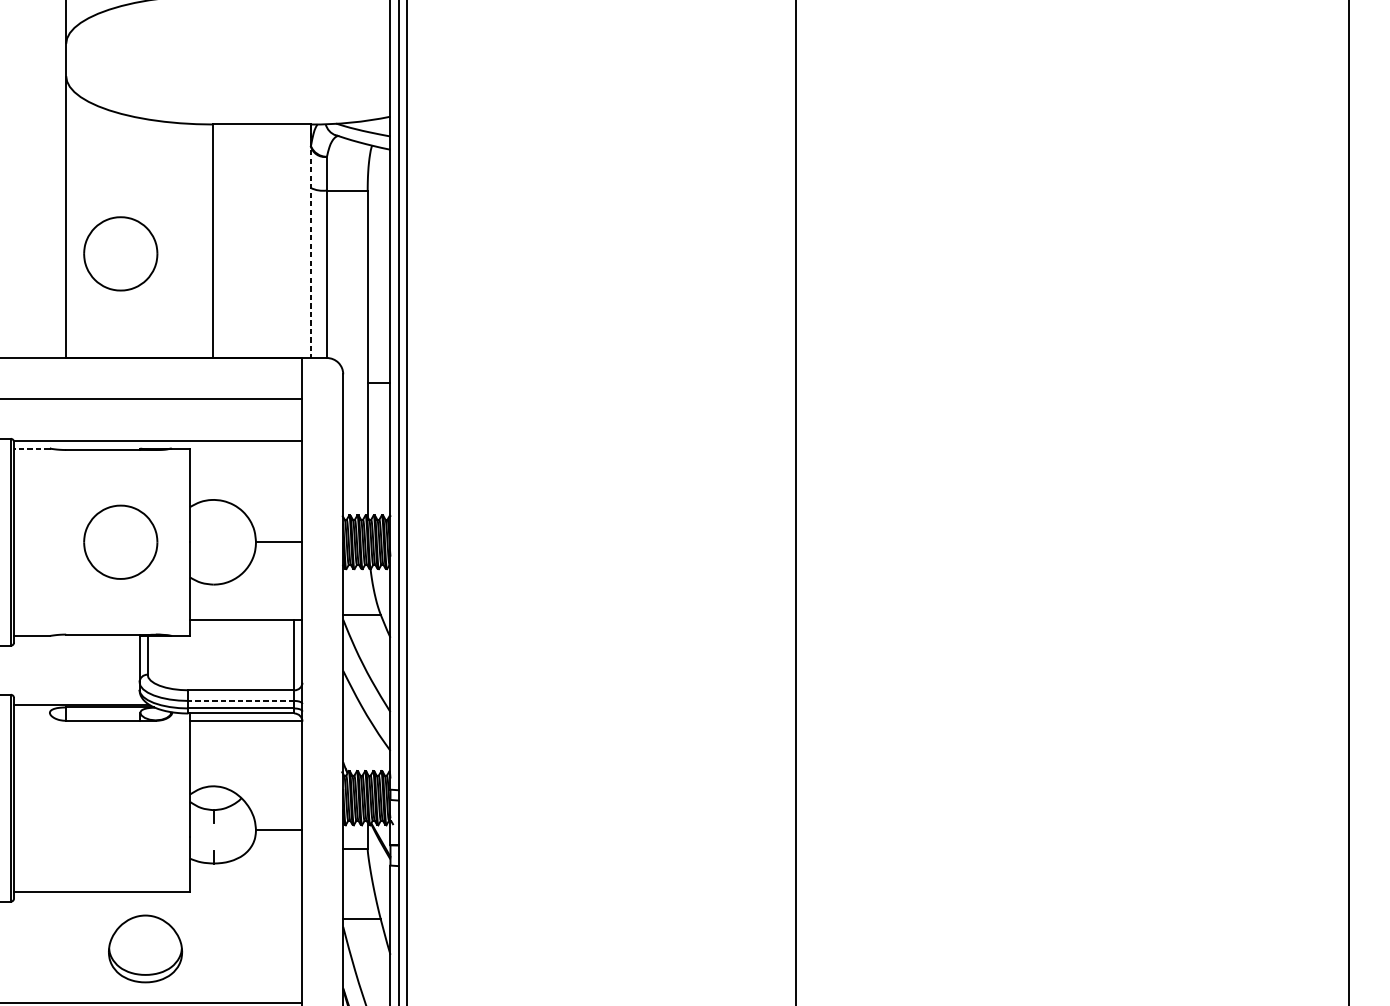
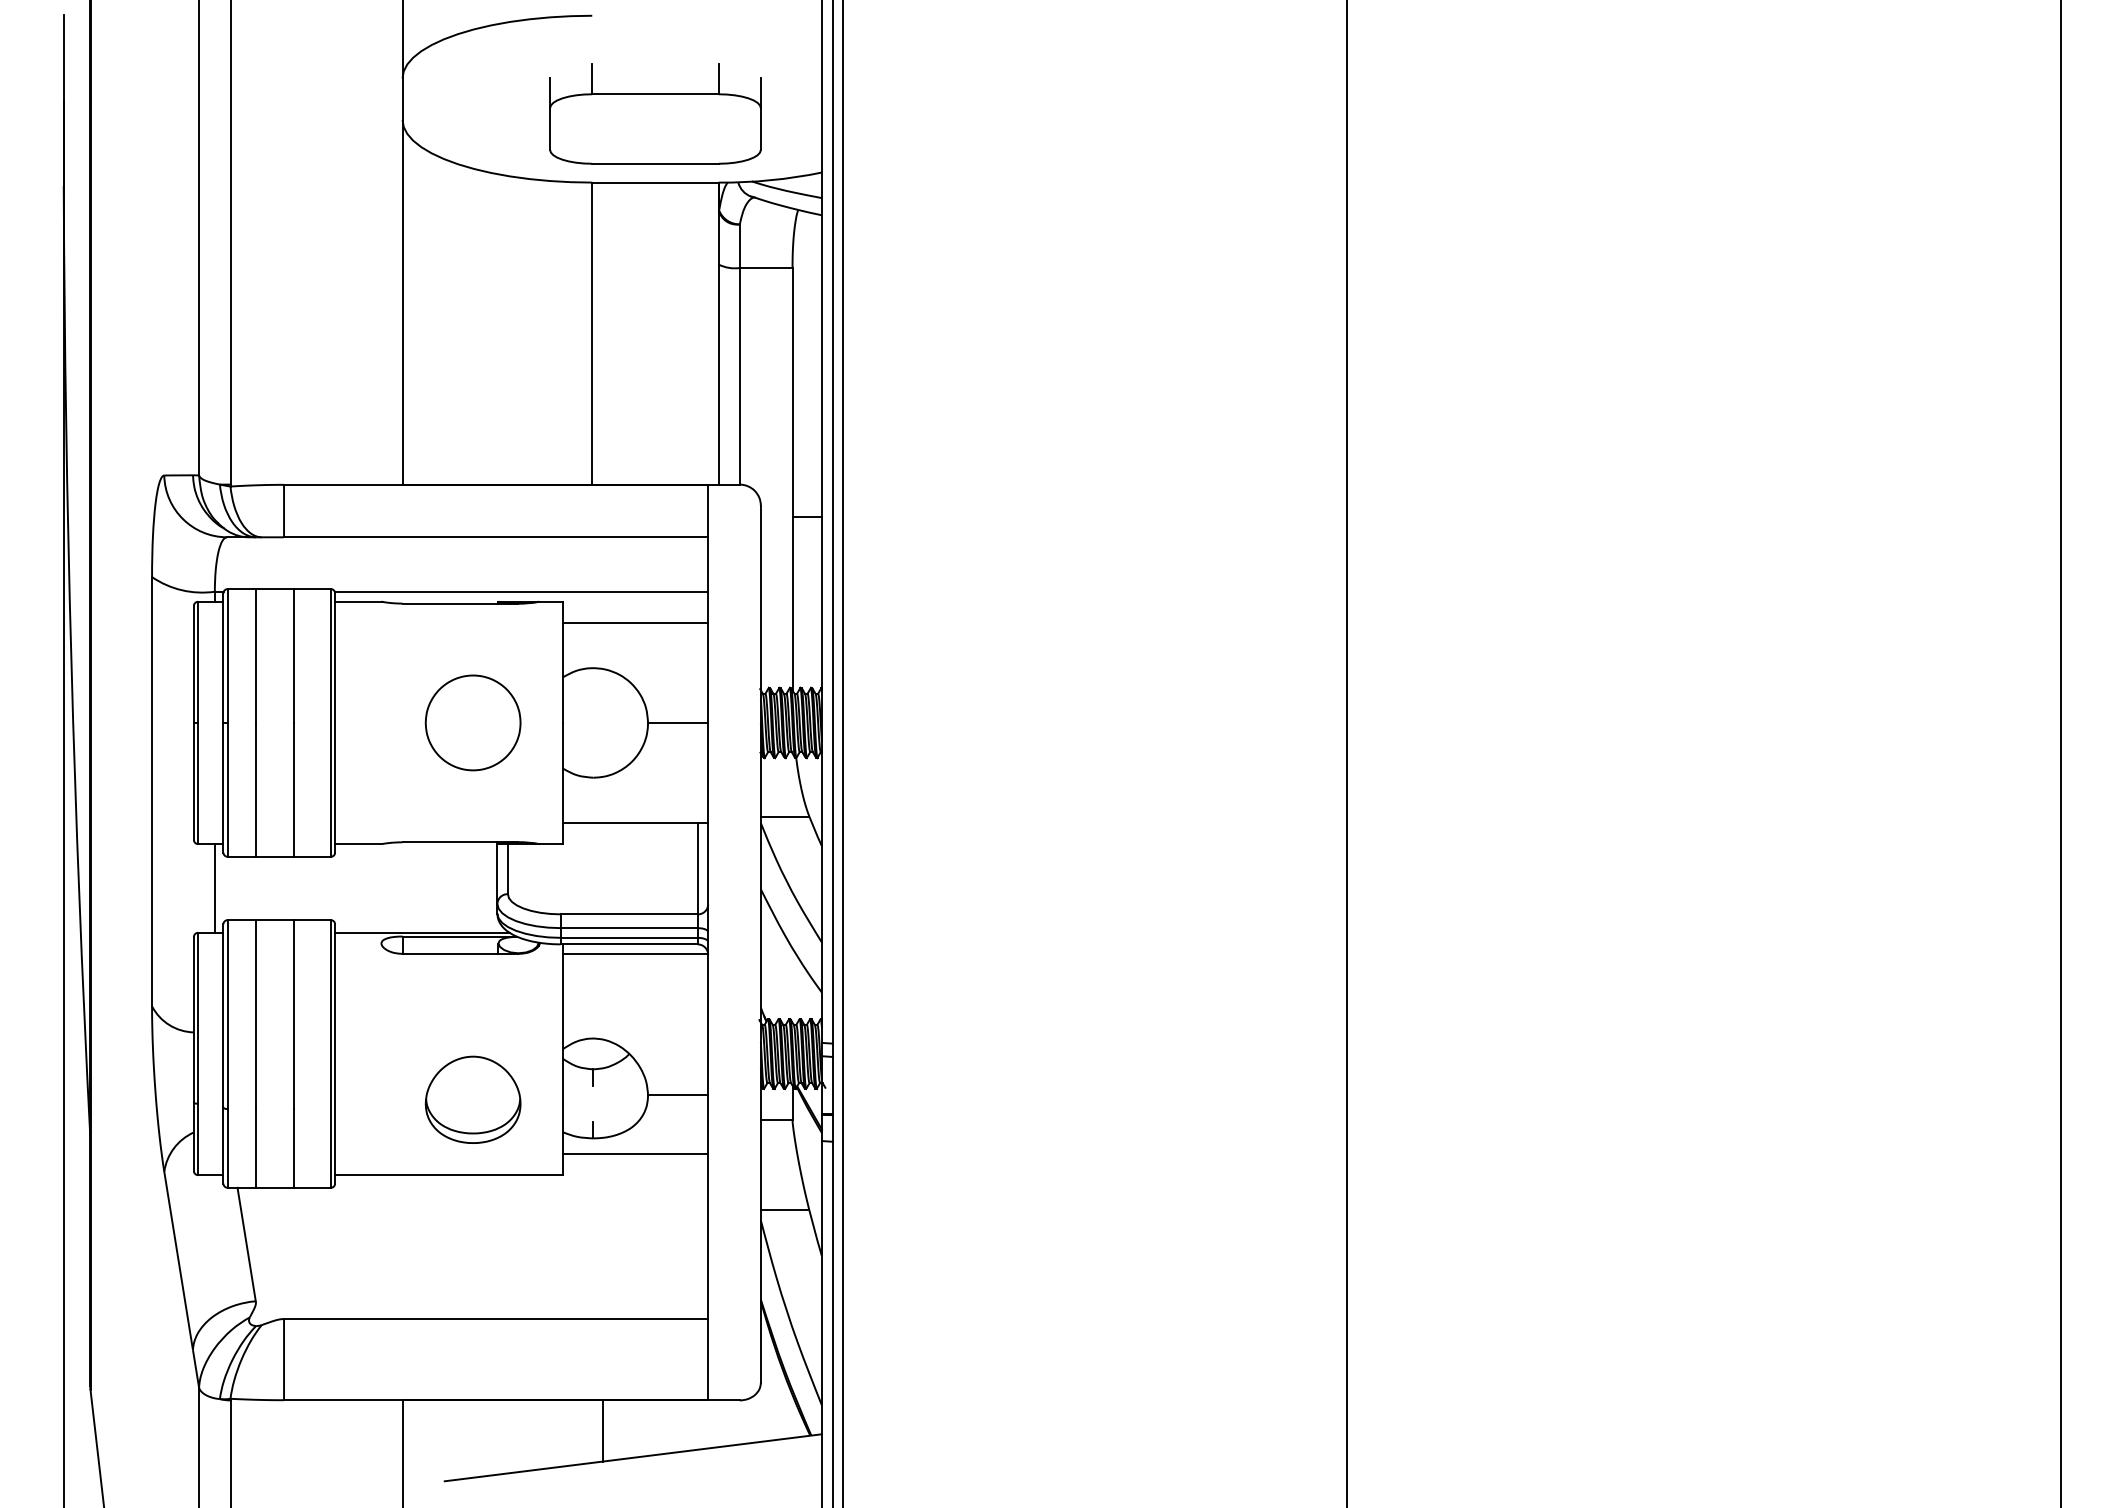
part: (261, 71) -> (655, 113), added
line: (310, 241) -> (718, 334), dashed -> solid
part: (120, 253) -> (472, 349), removed
line: (31, 448) -> (357, 601), dashed -> solid
line: (246, 464) -> (635, 622), added
line: (240, 701) -> (628, 928), dashed -> solid
line: (246, 875) -> (635, 1154), added
part: (145, 948) -> (472, 1099), moved

